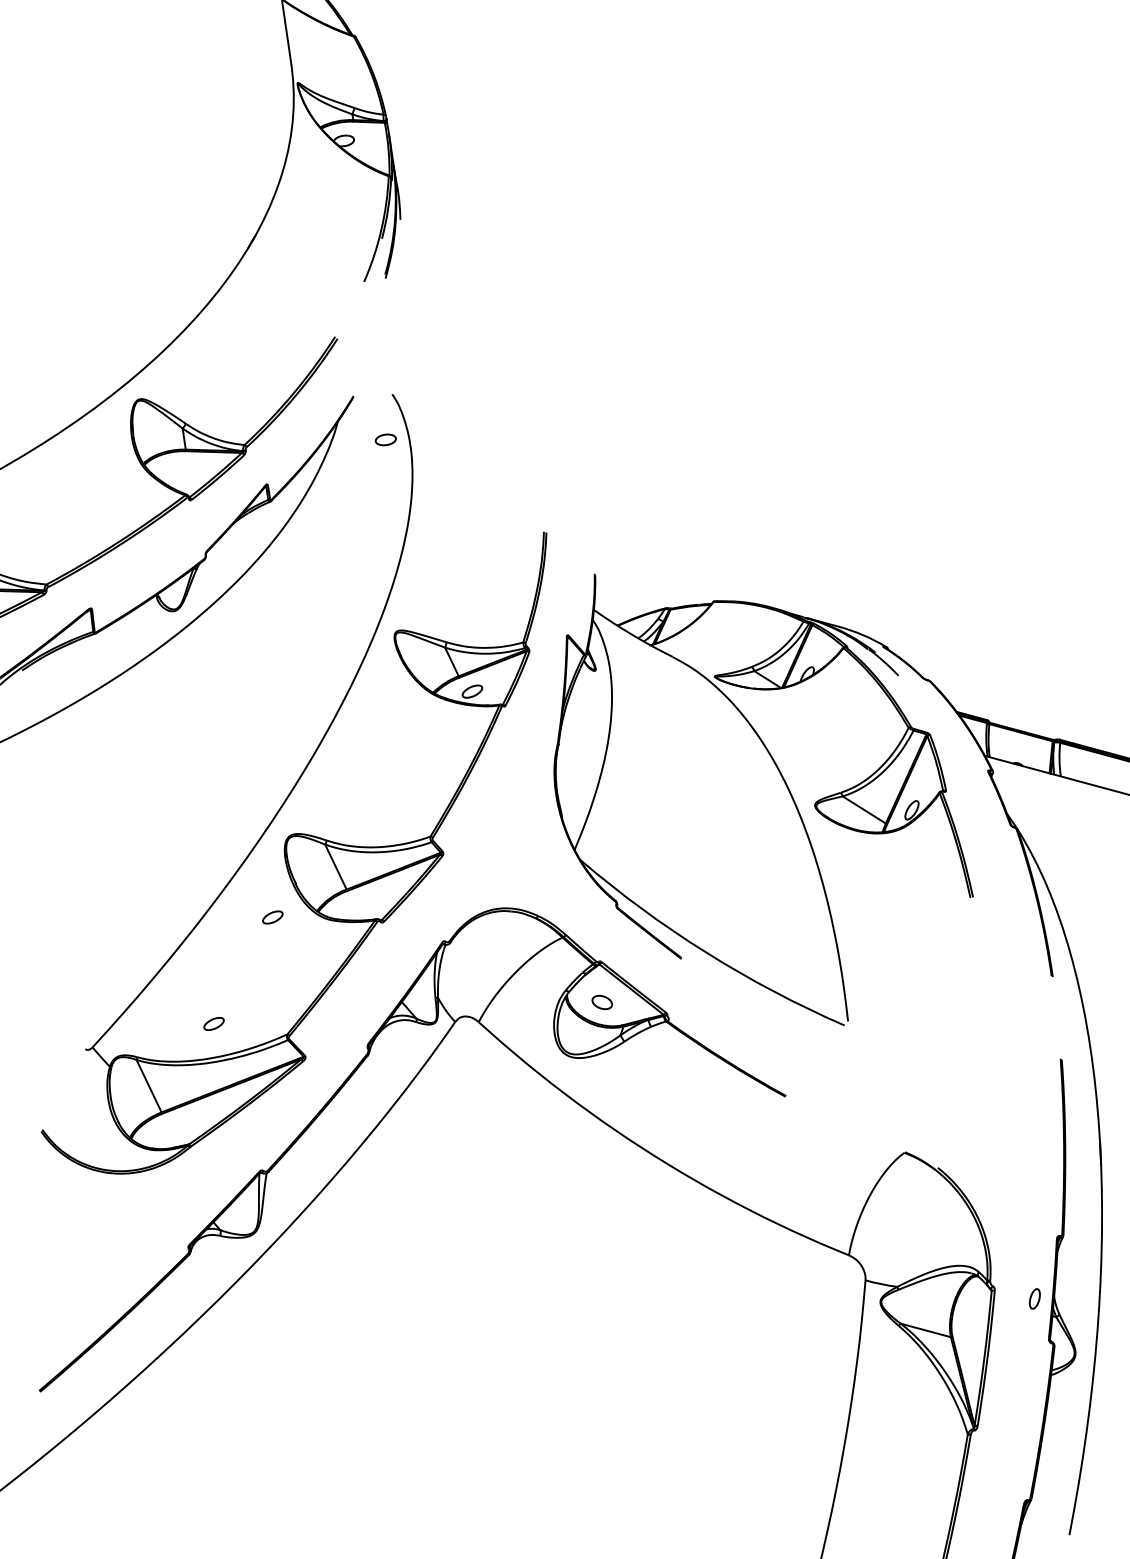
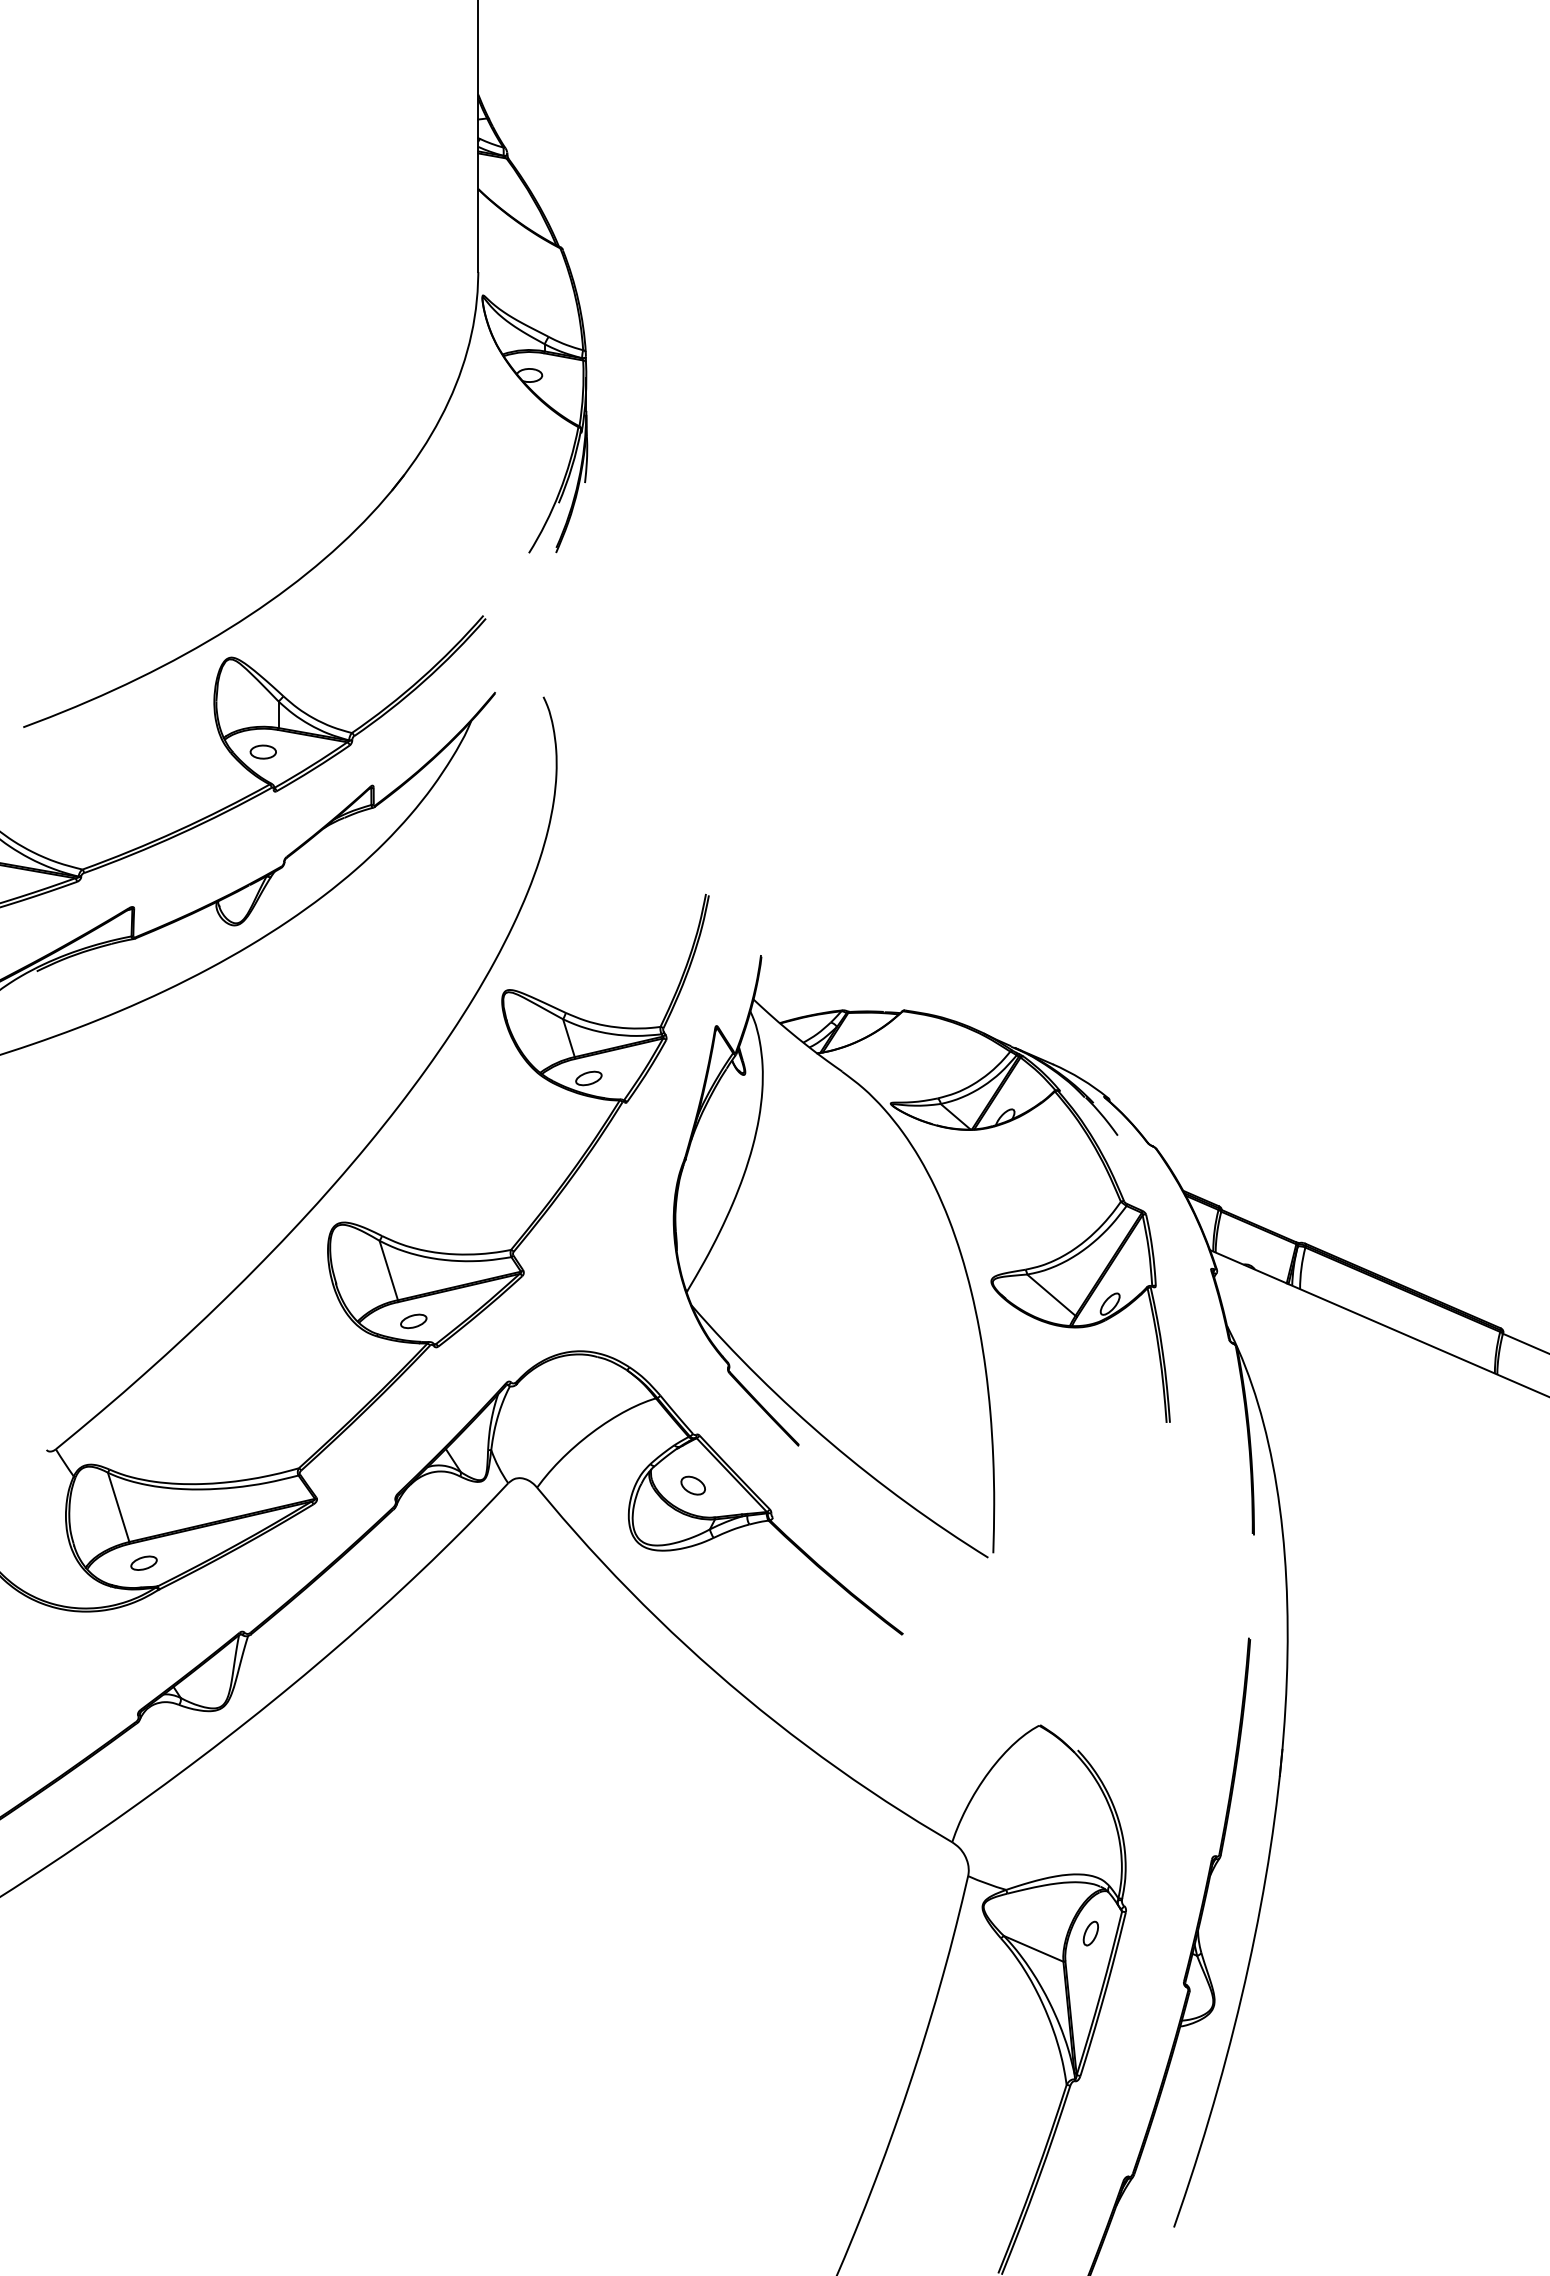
part: (385, 439) -> (262, 751), moved
part: (272, 917) -> (413, 1321), moved
part: (213, 1023) -> (143, 1562), moved
part: (1034, 1298) -> (1090, 1933), moved

